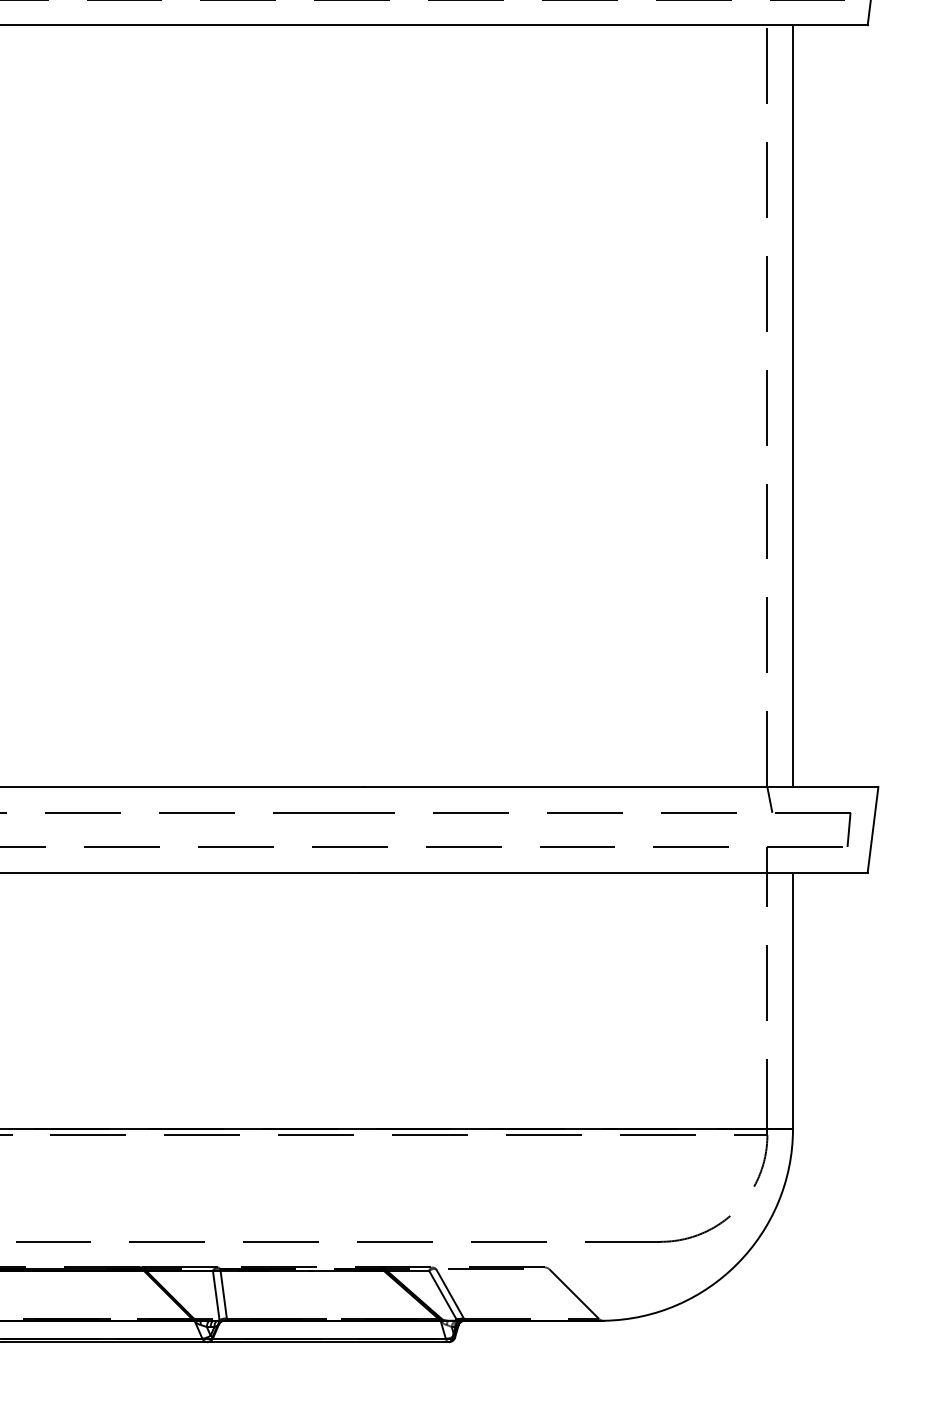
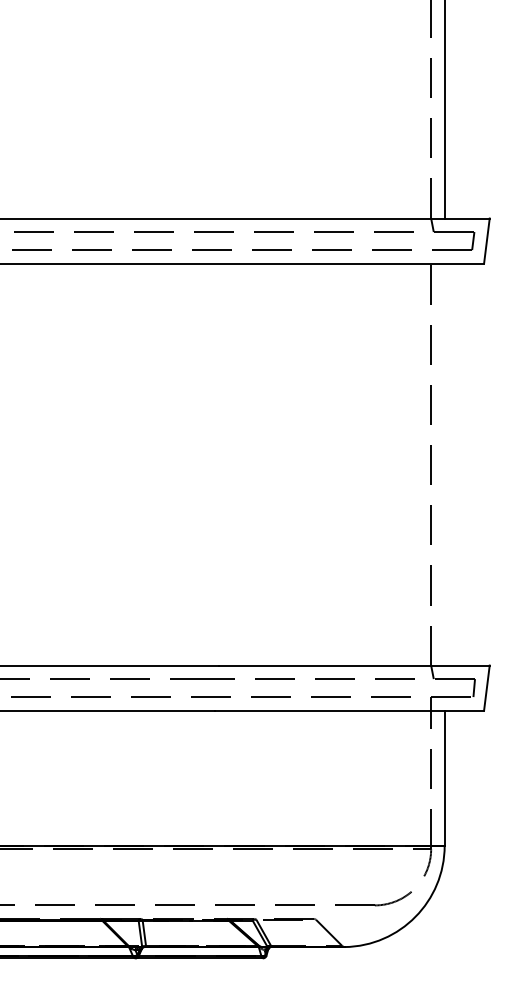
line: (792, 406) -> (444, 464), removed

